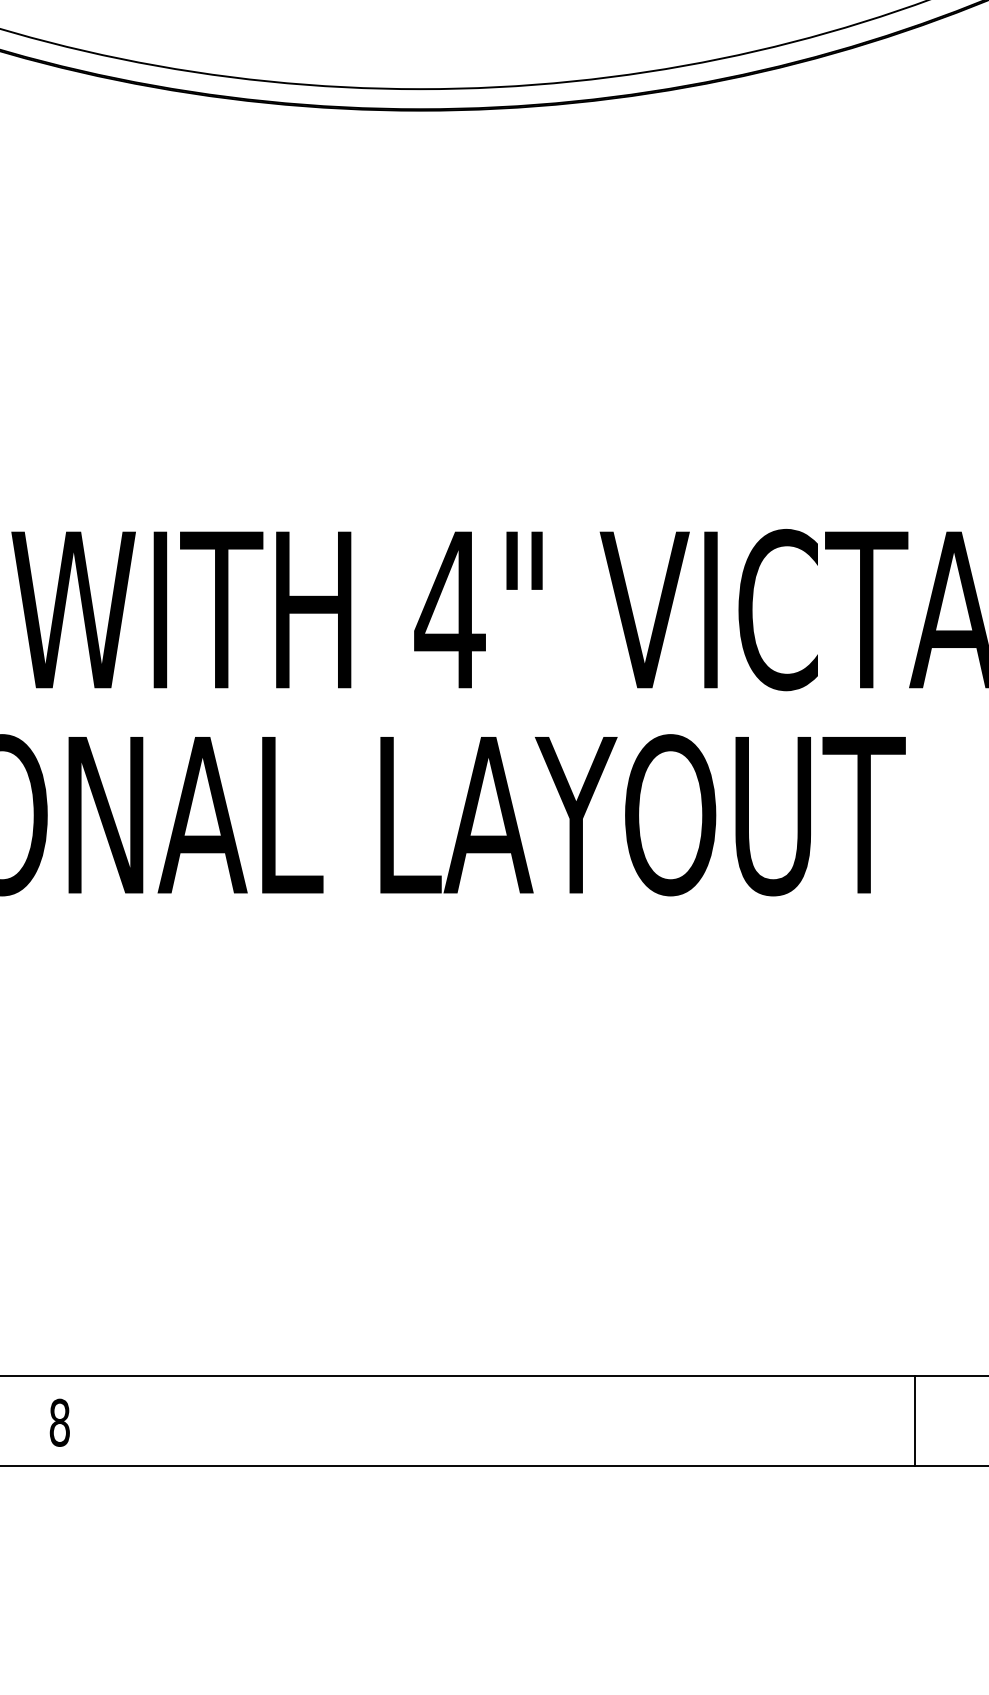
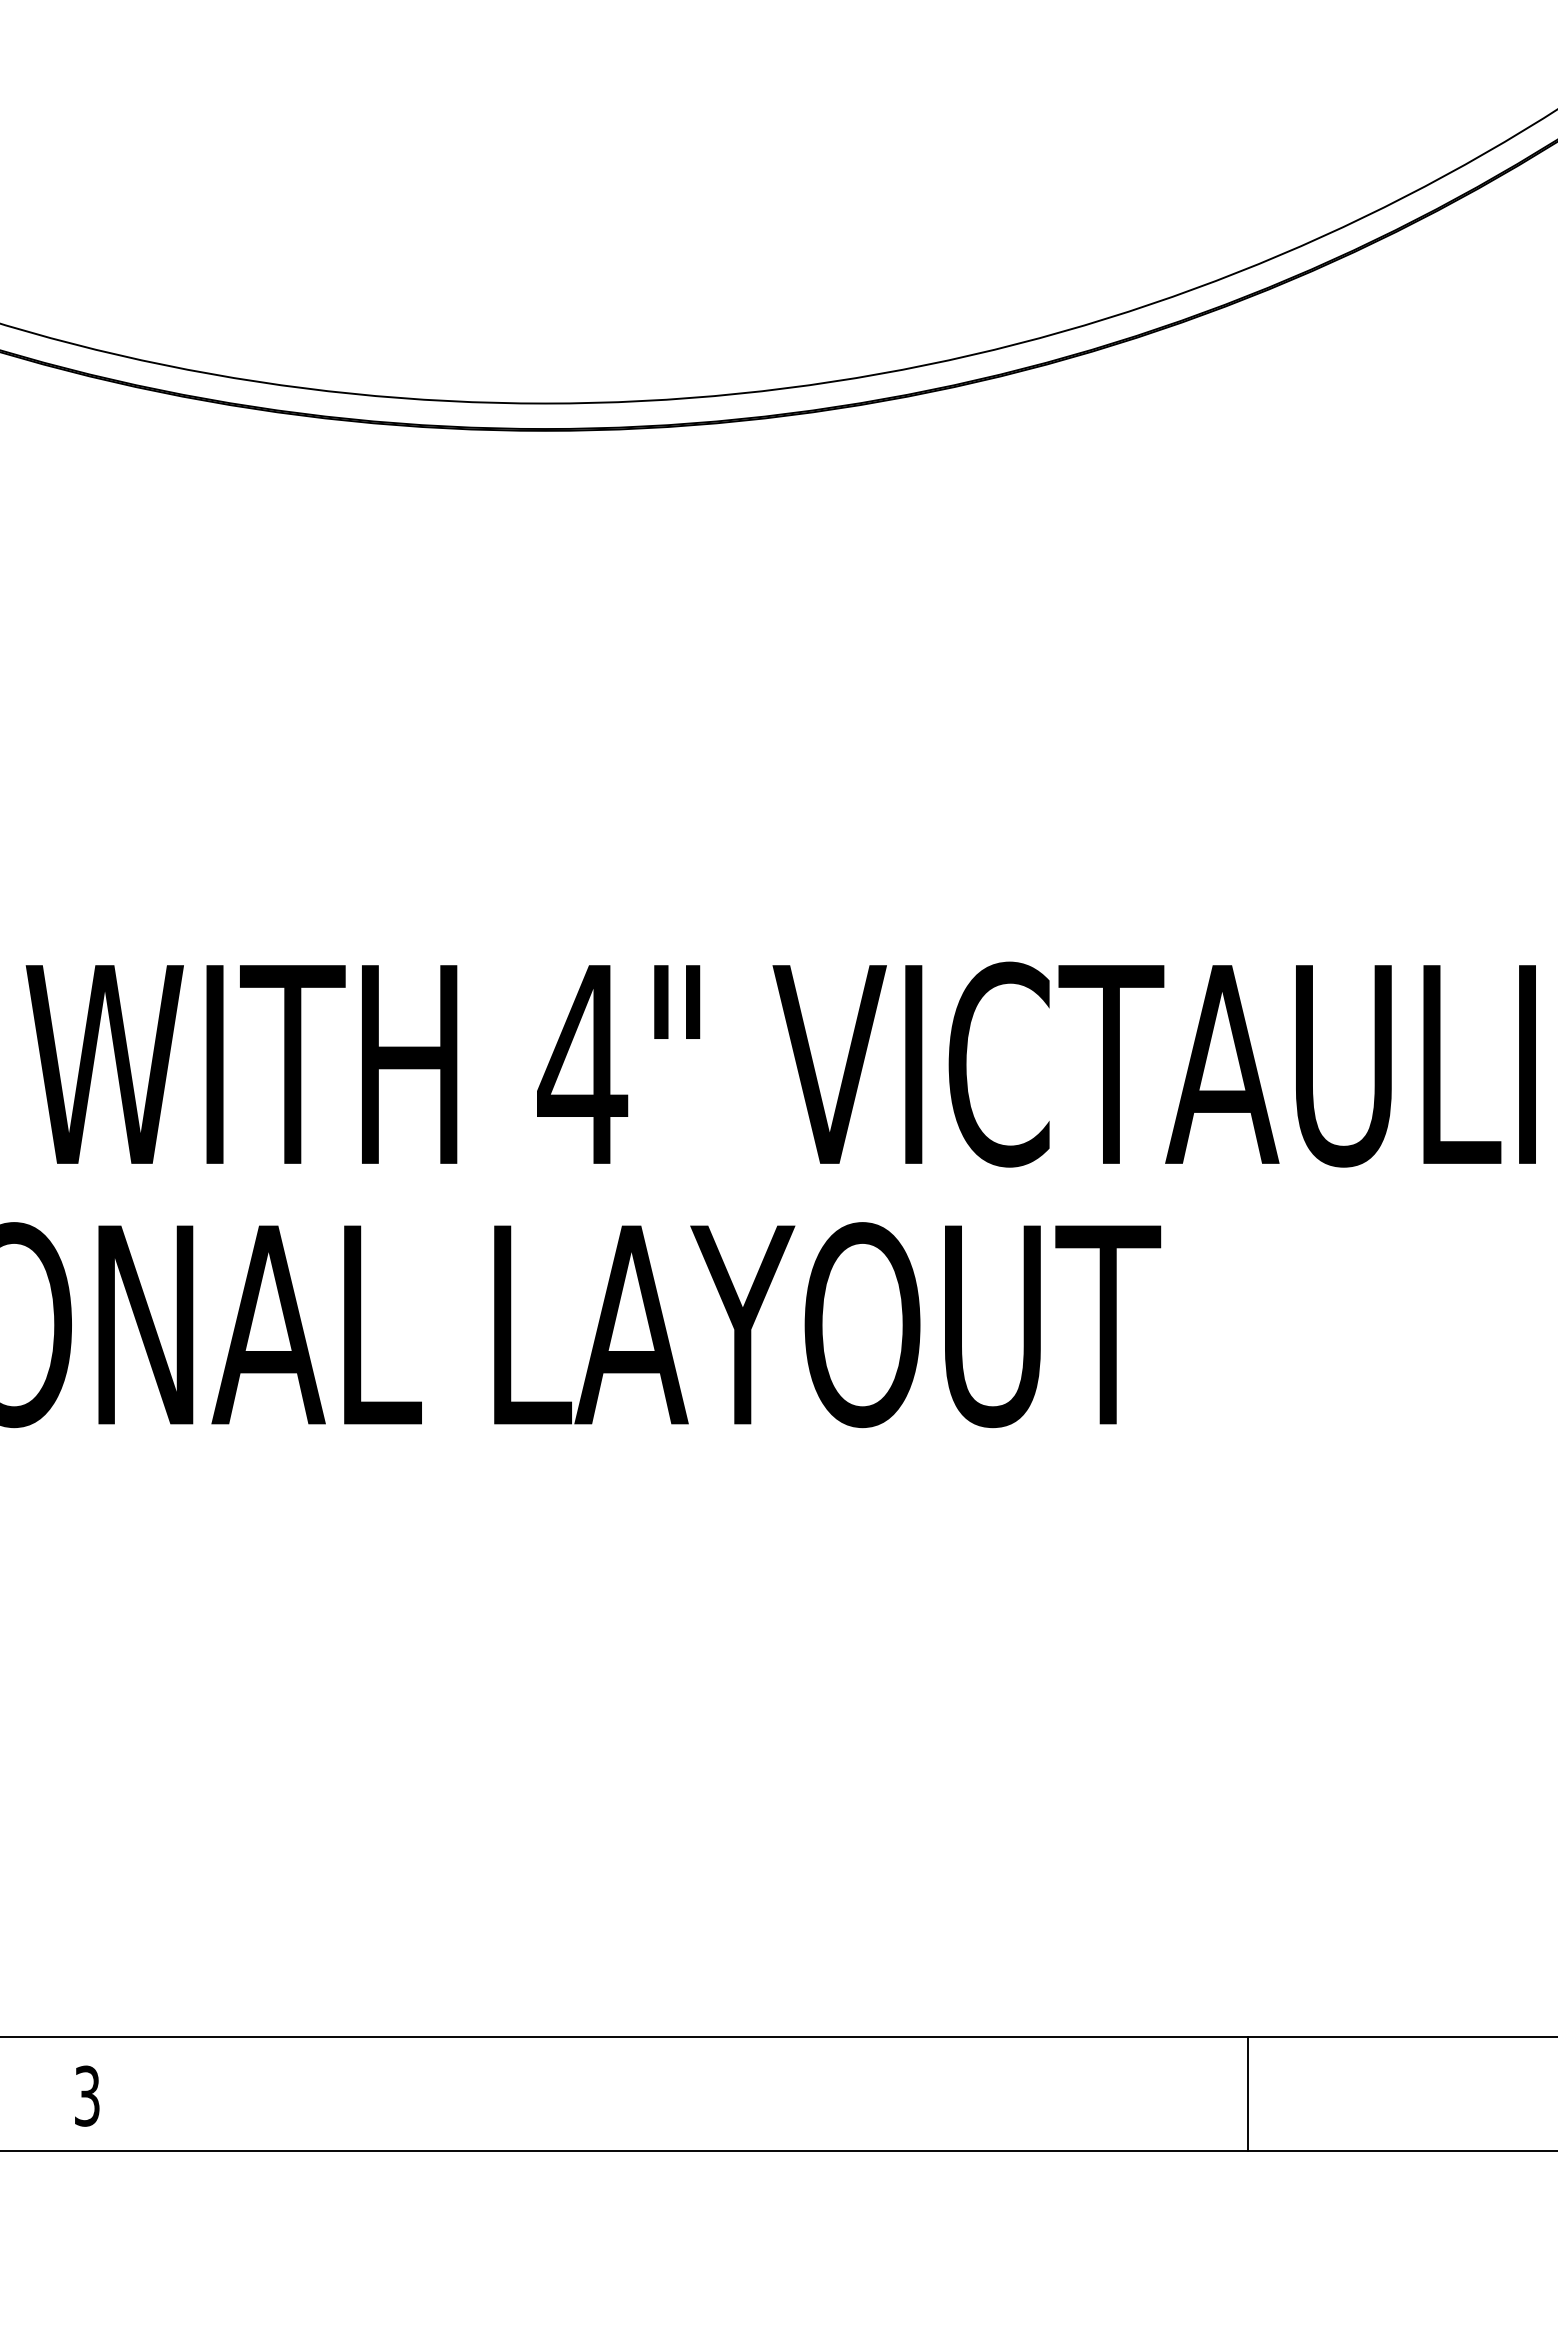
line: (914, 1420) -> (1247, 2093), moved
text: (59, 1422) -> (87, 2095), 8 -> 3

